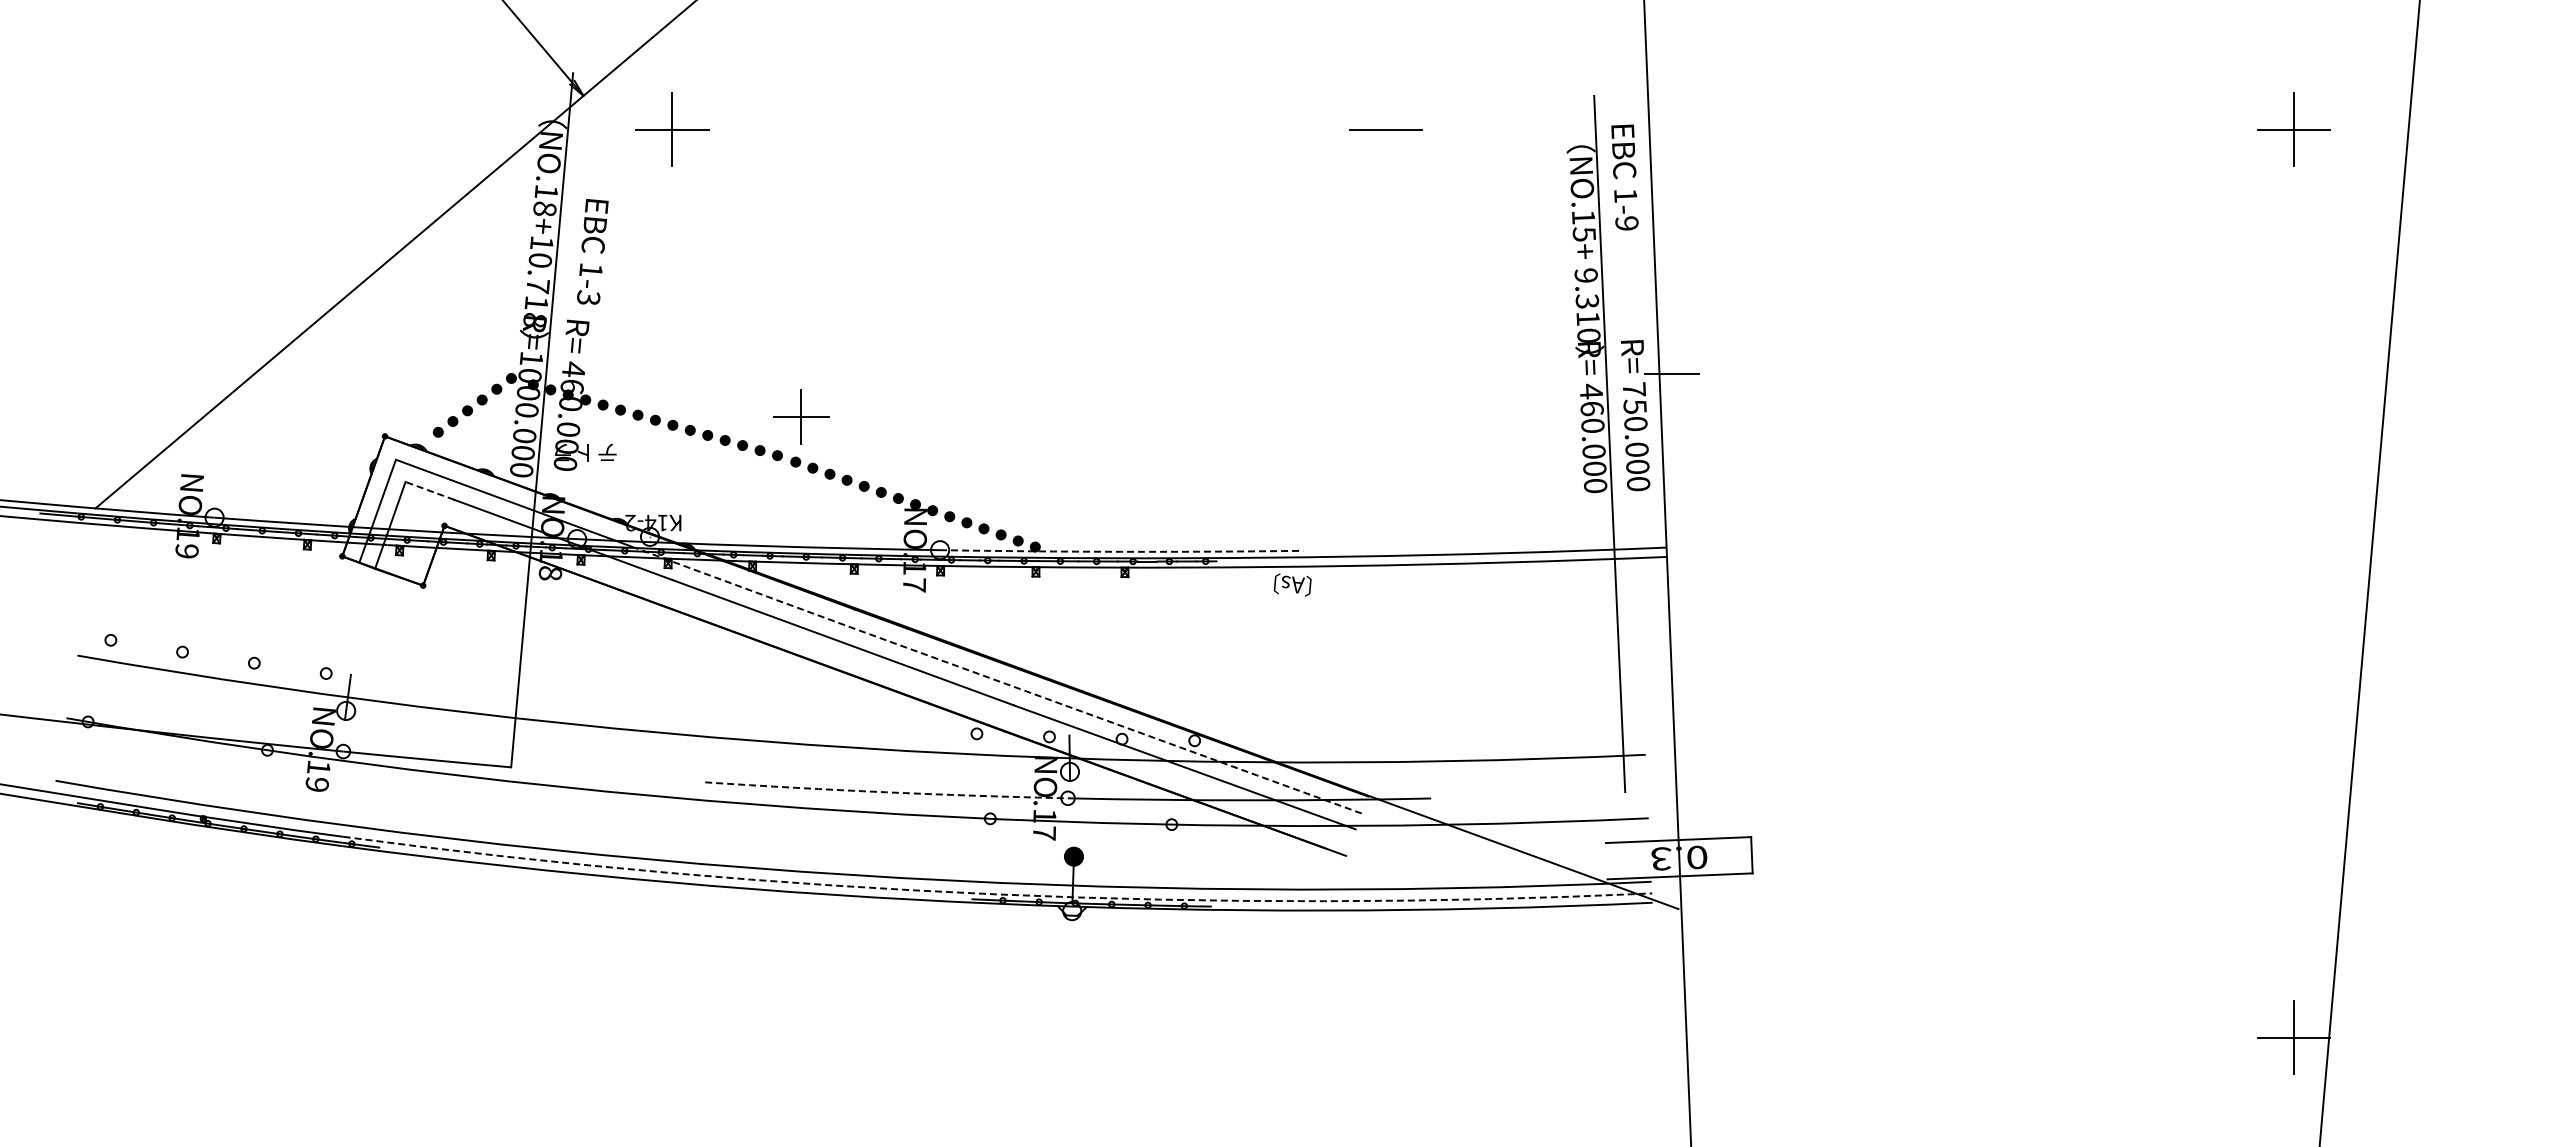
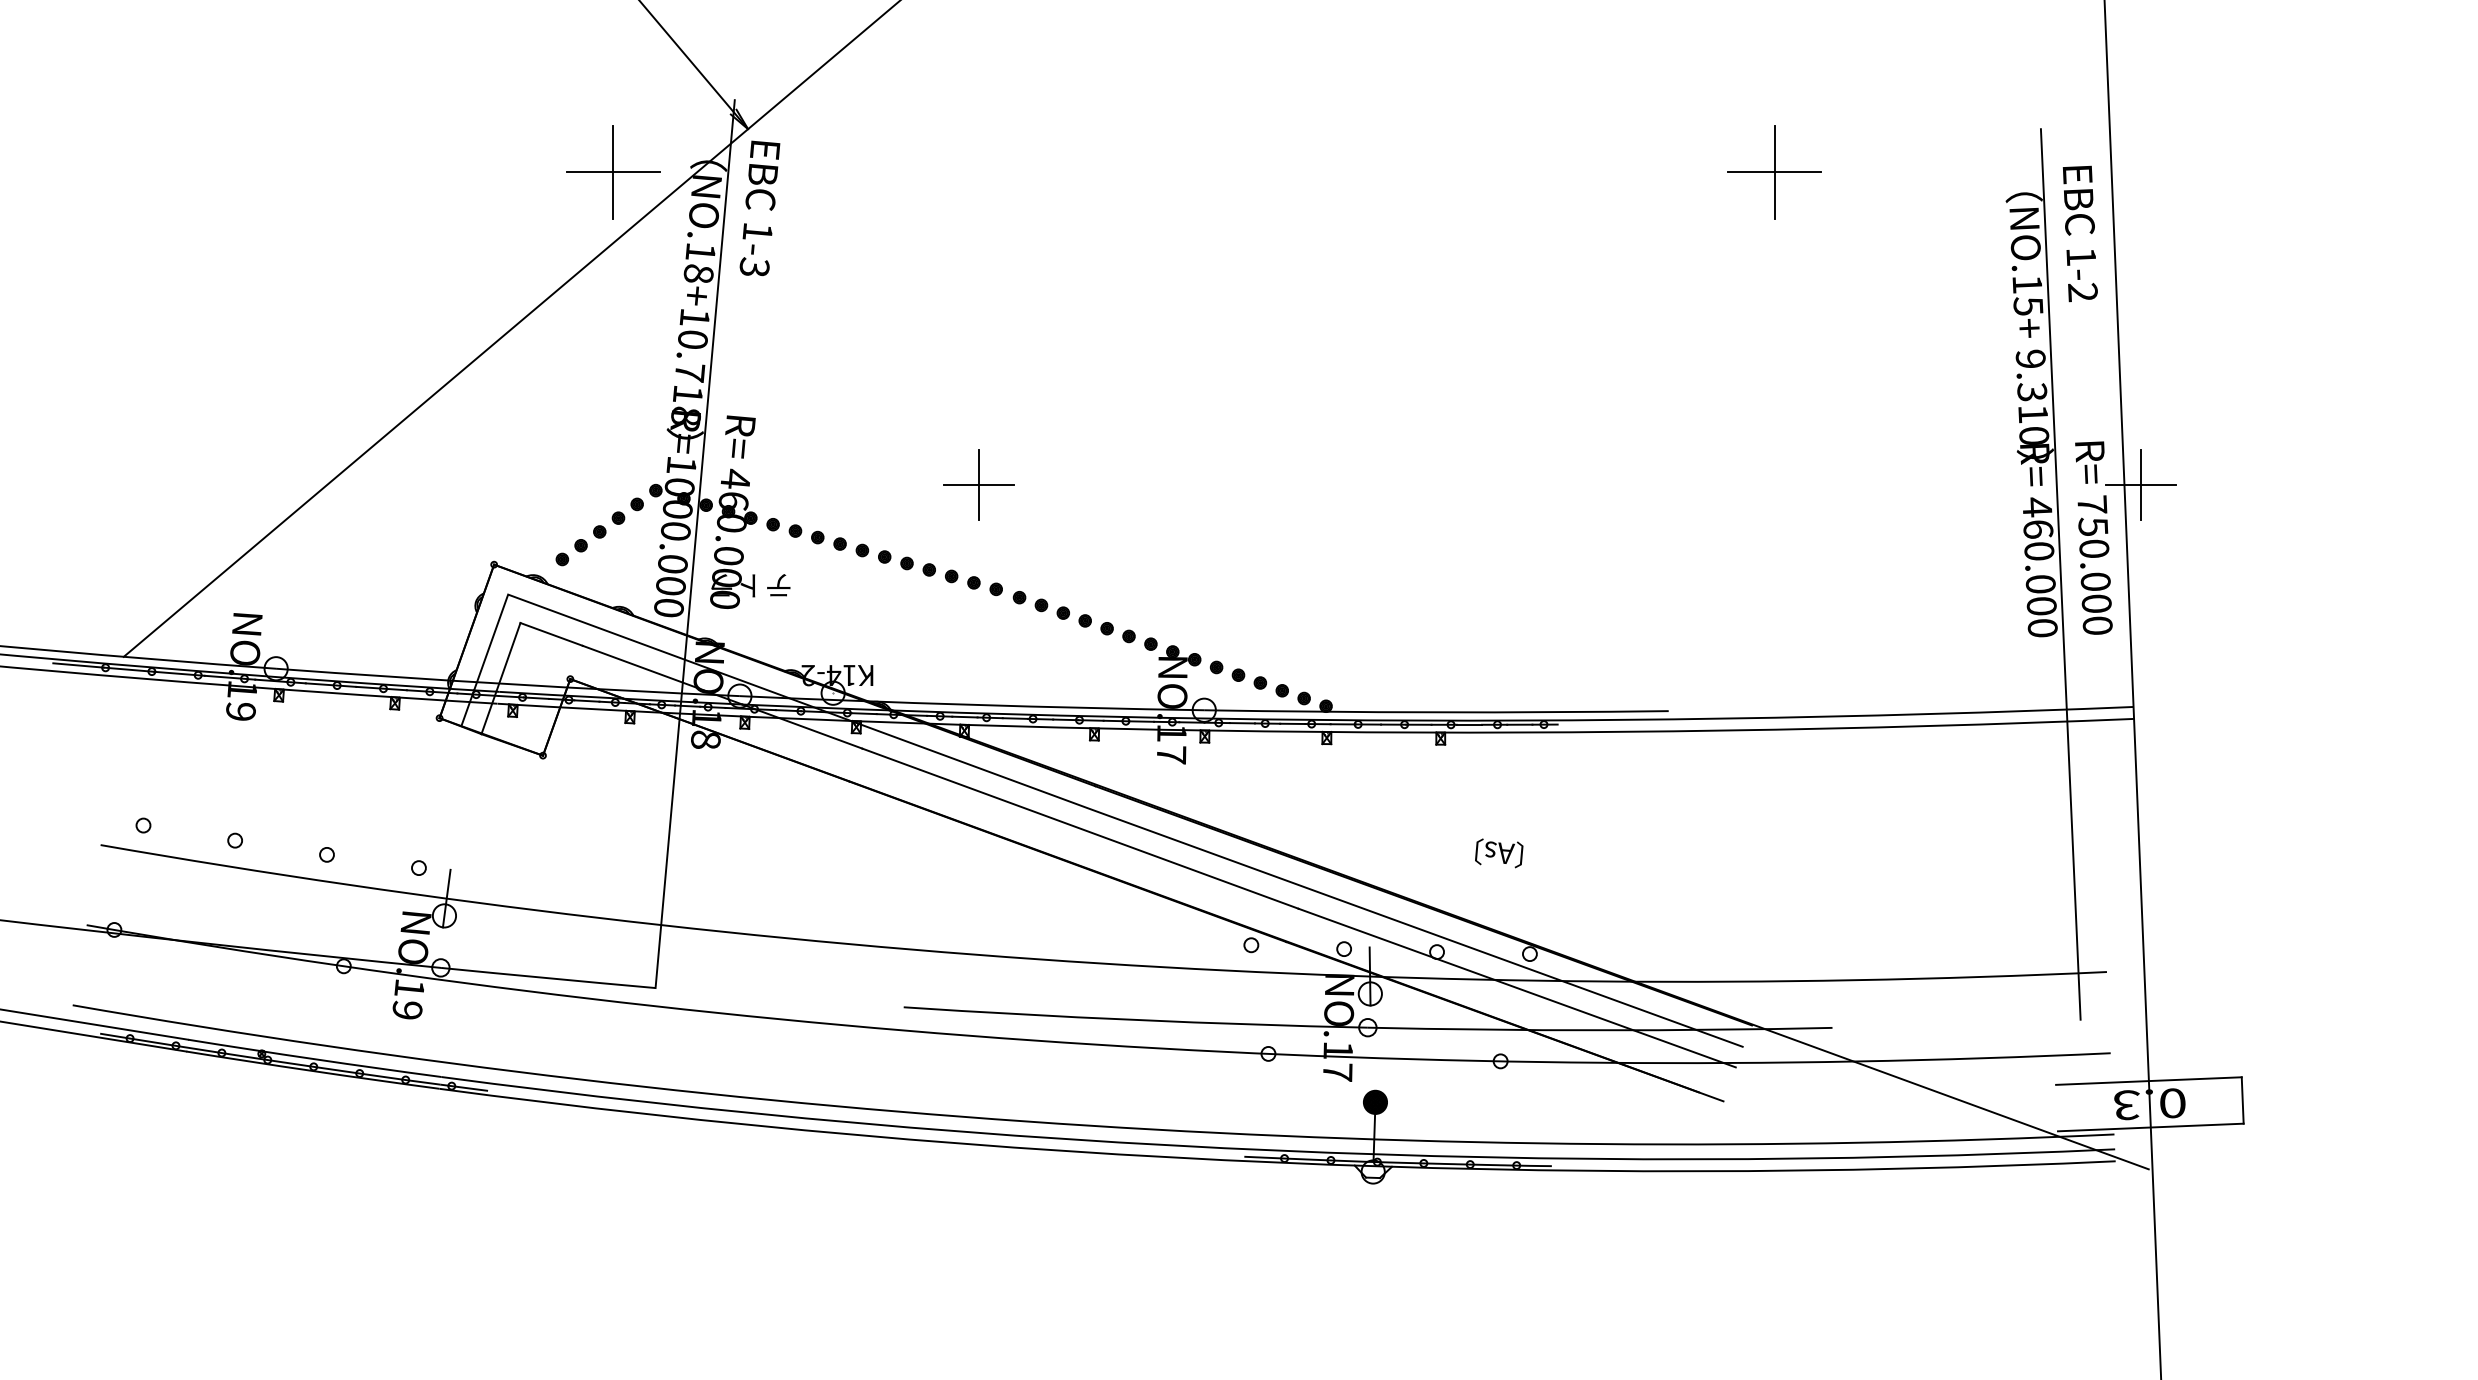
part: (672, 129) -> (613, 172), moved
line: (1386, 129) -> (1775, 172), added
text: (1626, 223) -> (2082, 292), 1-9 -> 1-2
text: (592, 251) -> (759, 207), moved
line: (1672, 373) -> (2141, 484), added
part: (801, 416) -> (979, 484), moved
line: (429, 490) -> (551, 633), dashed -> solid
arc: (1121, 551) -> (1436, 711), dashed -> solid
text: (1292, 584) -> (1498, 852), moved
line: (997, 680) -> (1277, 876), dashed -> solid
arc: (886, 792) -> (1135, 1020), dashed -> solid
arc: (996, 894) -> (1276, 1150), dashed -> solid

